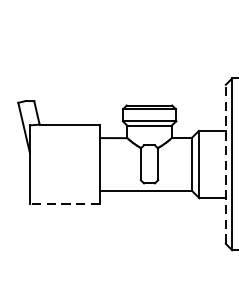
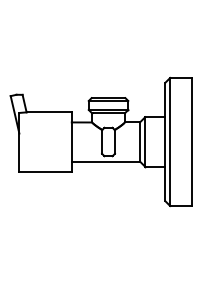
line: (225, 163) -> (165, 141), dashed -> solid
line: (64, 203) -> (45, 171), dashed -> solid

